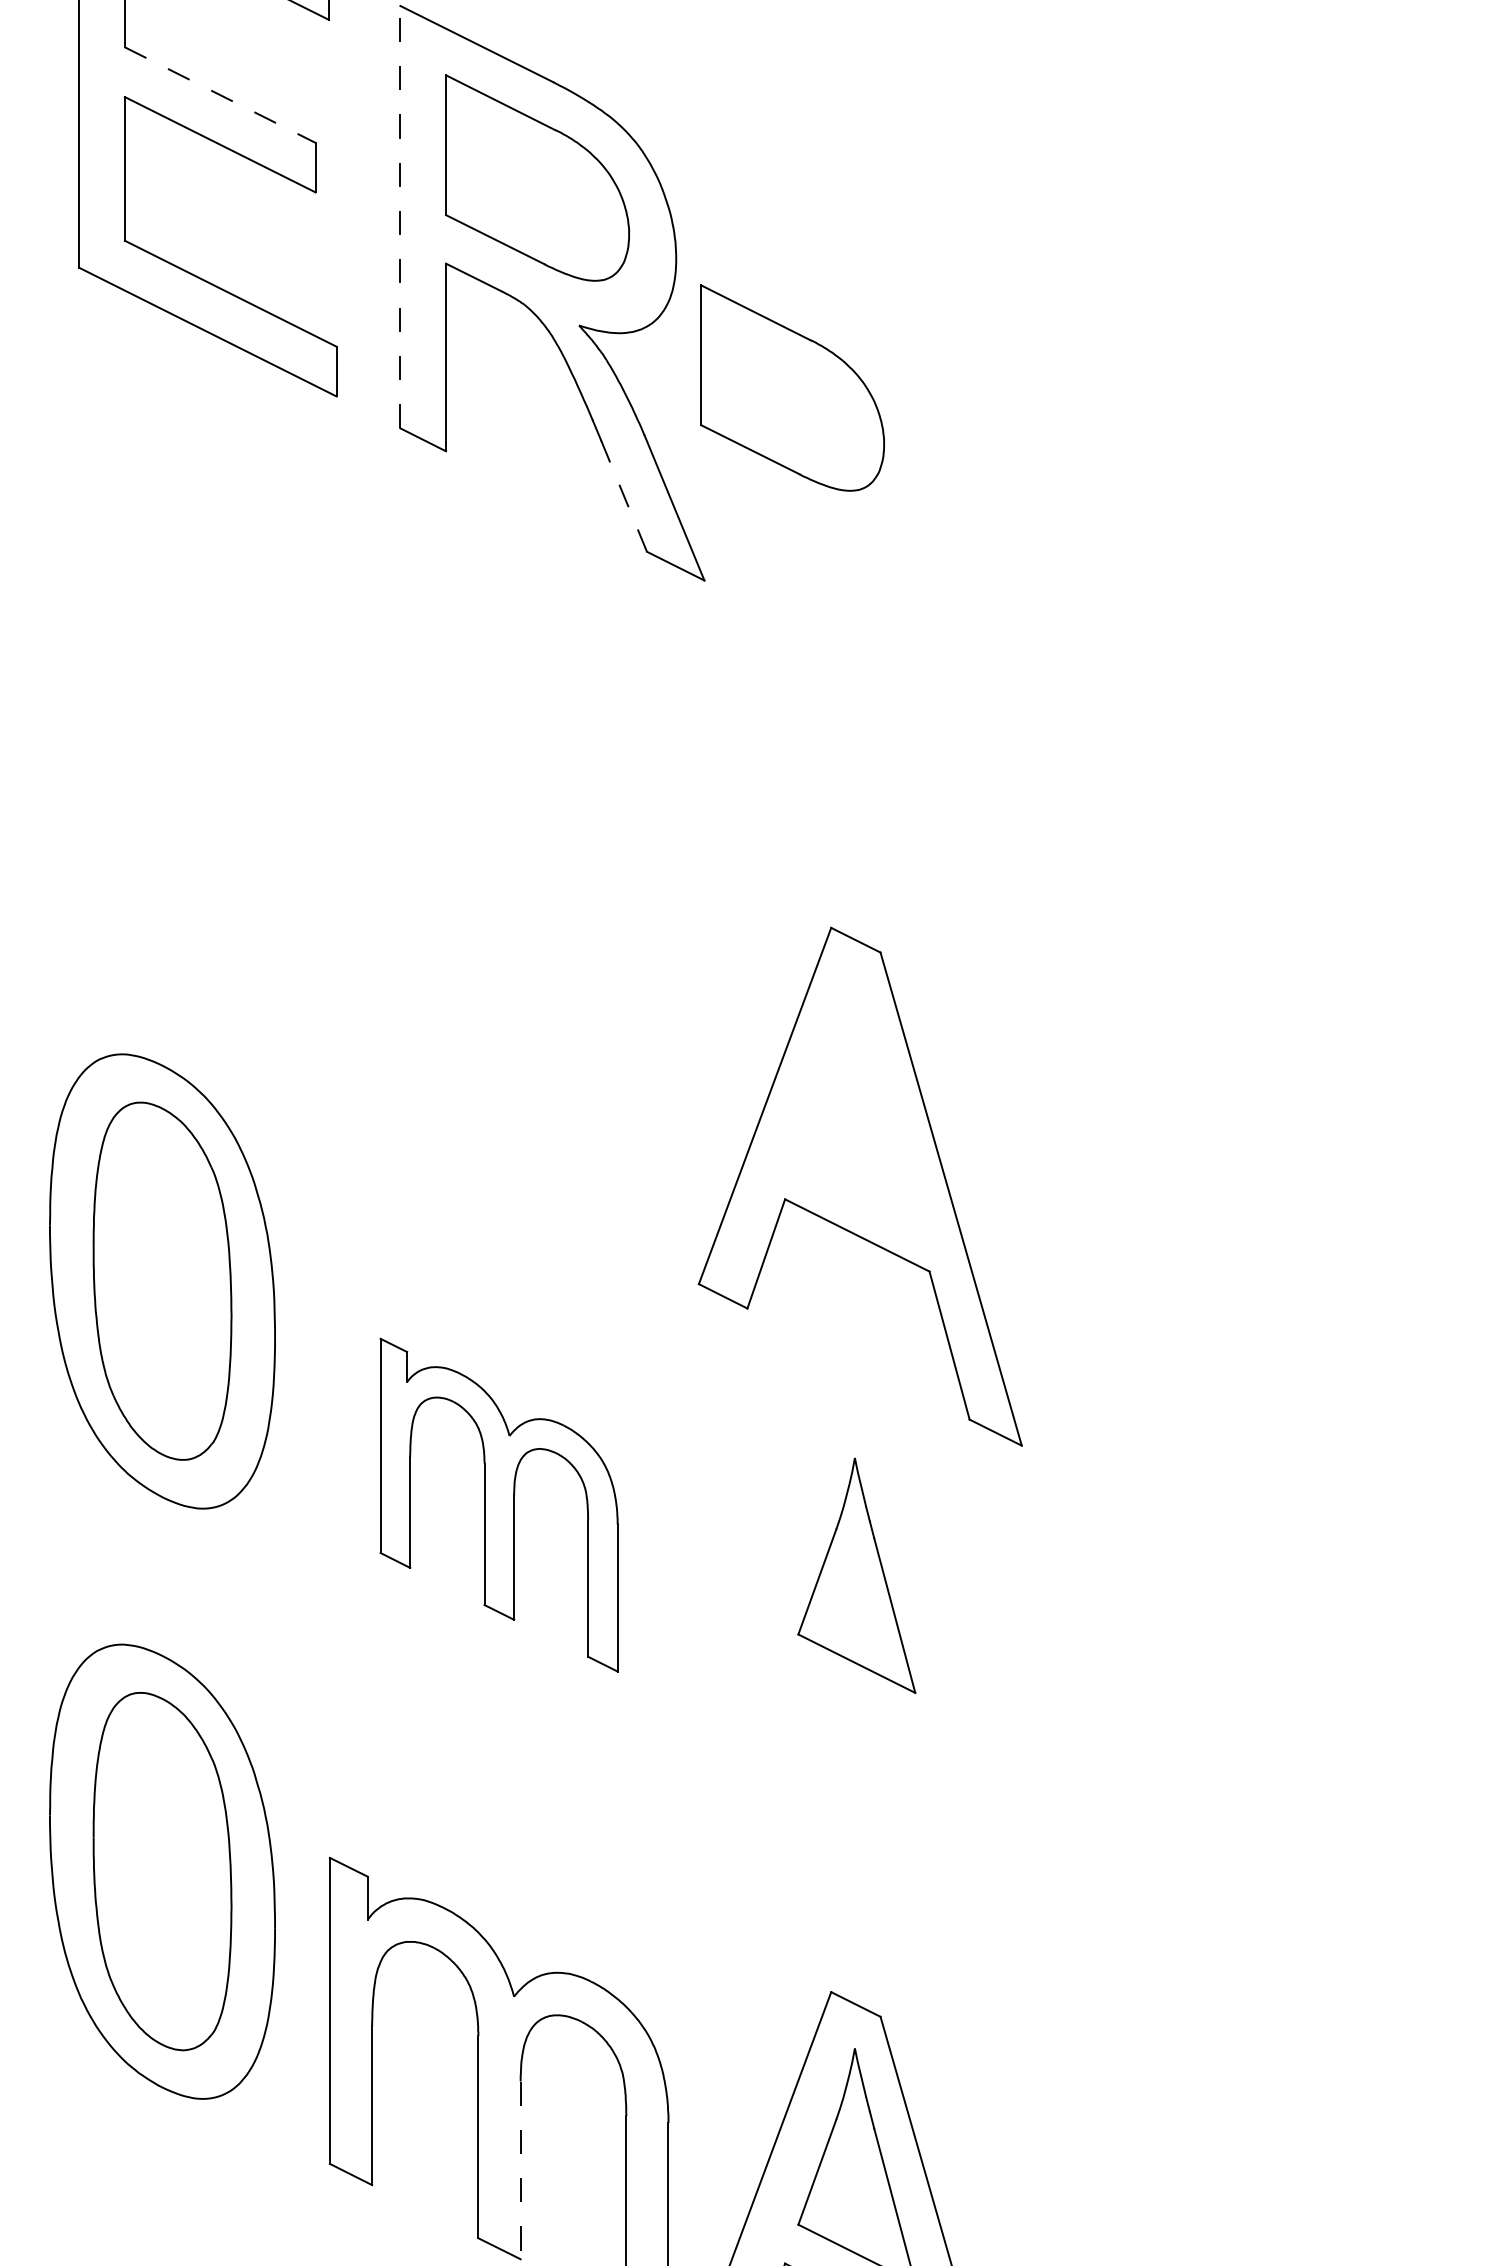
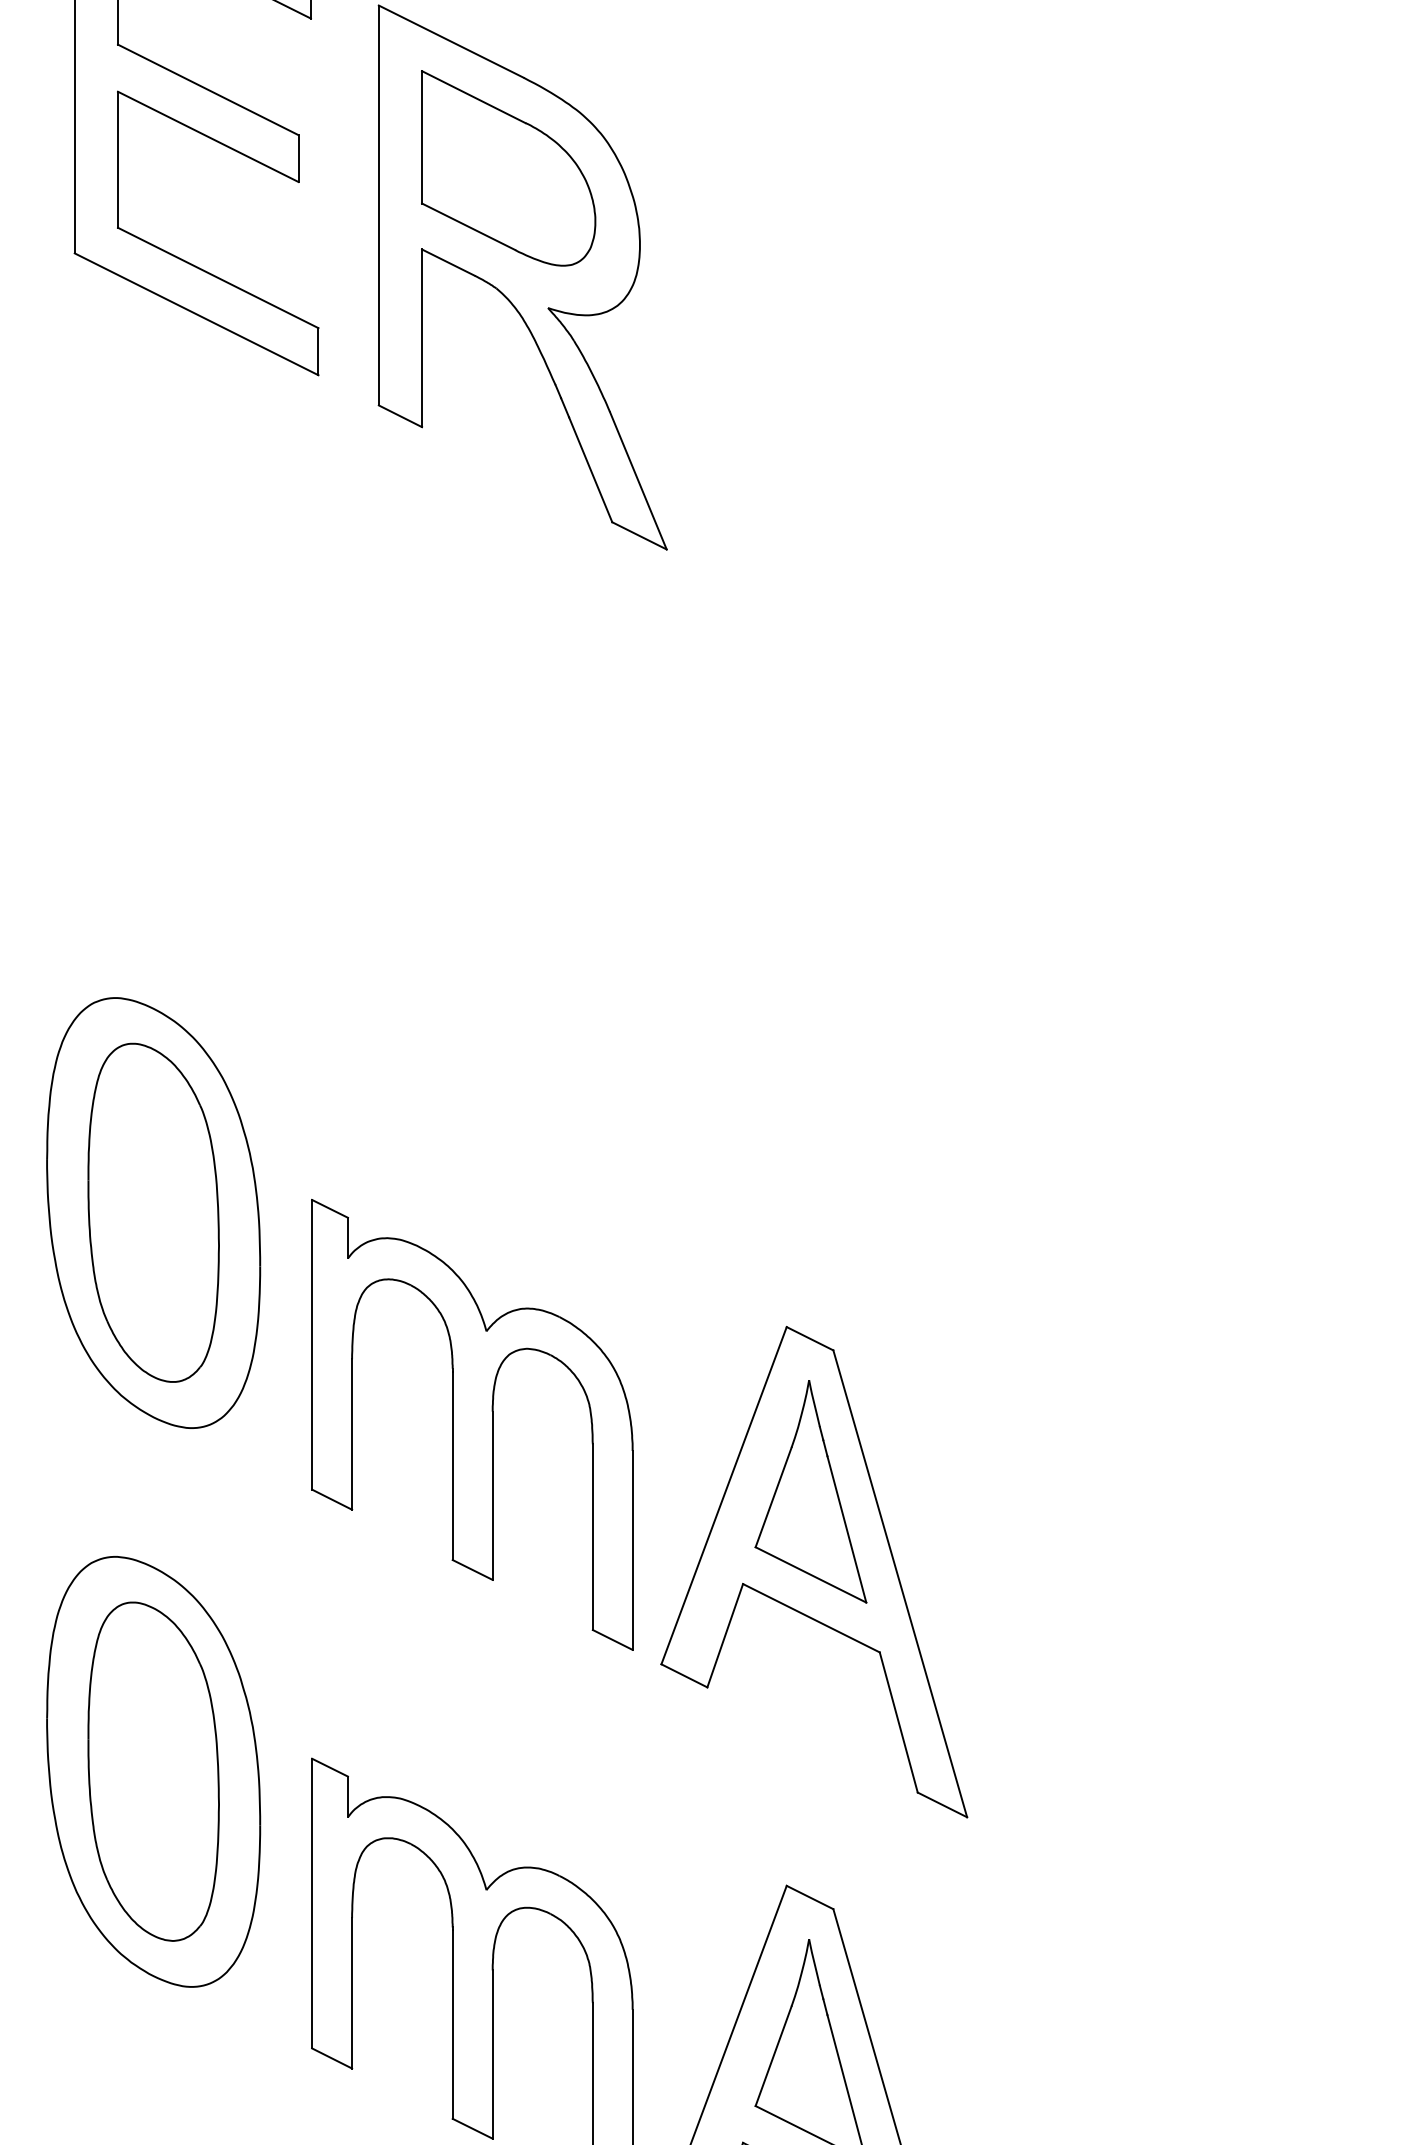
line: (220, 95) -> (208, 90), dashed -> solid
line: (400, 216) -> (378, 204), dashed -> solid
part: (792, 387) -> (750, 366), removed
line: (624, 496) -> (591, 469), dashed -> solid
part: (859, 1186) -> (813, 1571), moved
part: (498, 1504) -> (471, 1424), size x1.43
line: (520, 2170) -> (492, 2054), dashed -> solid

